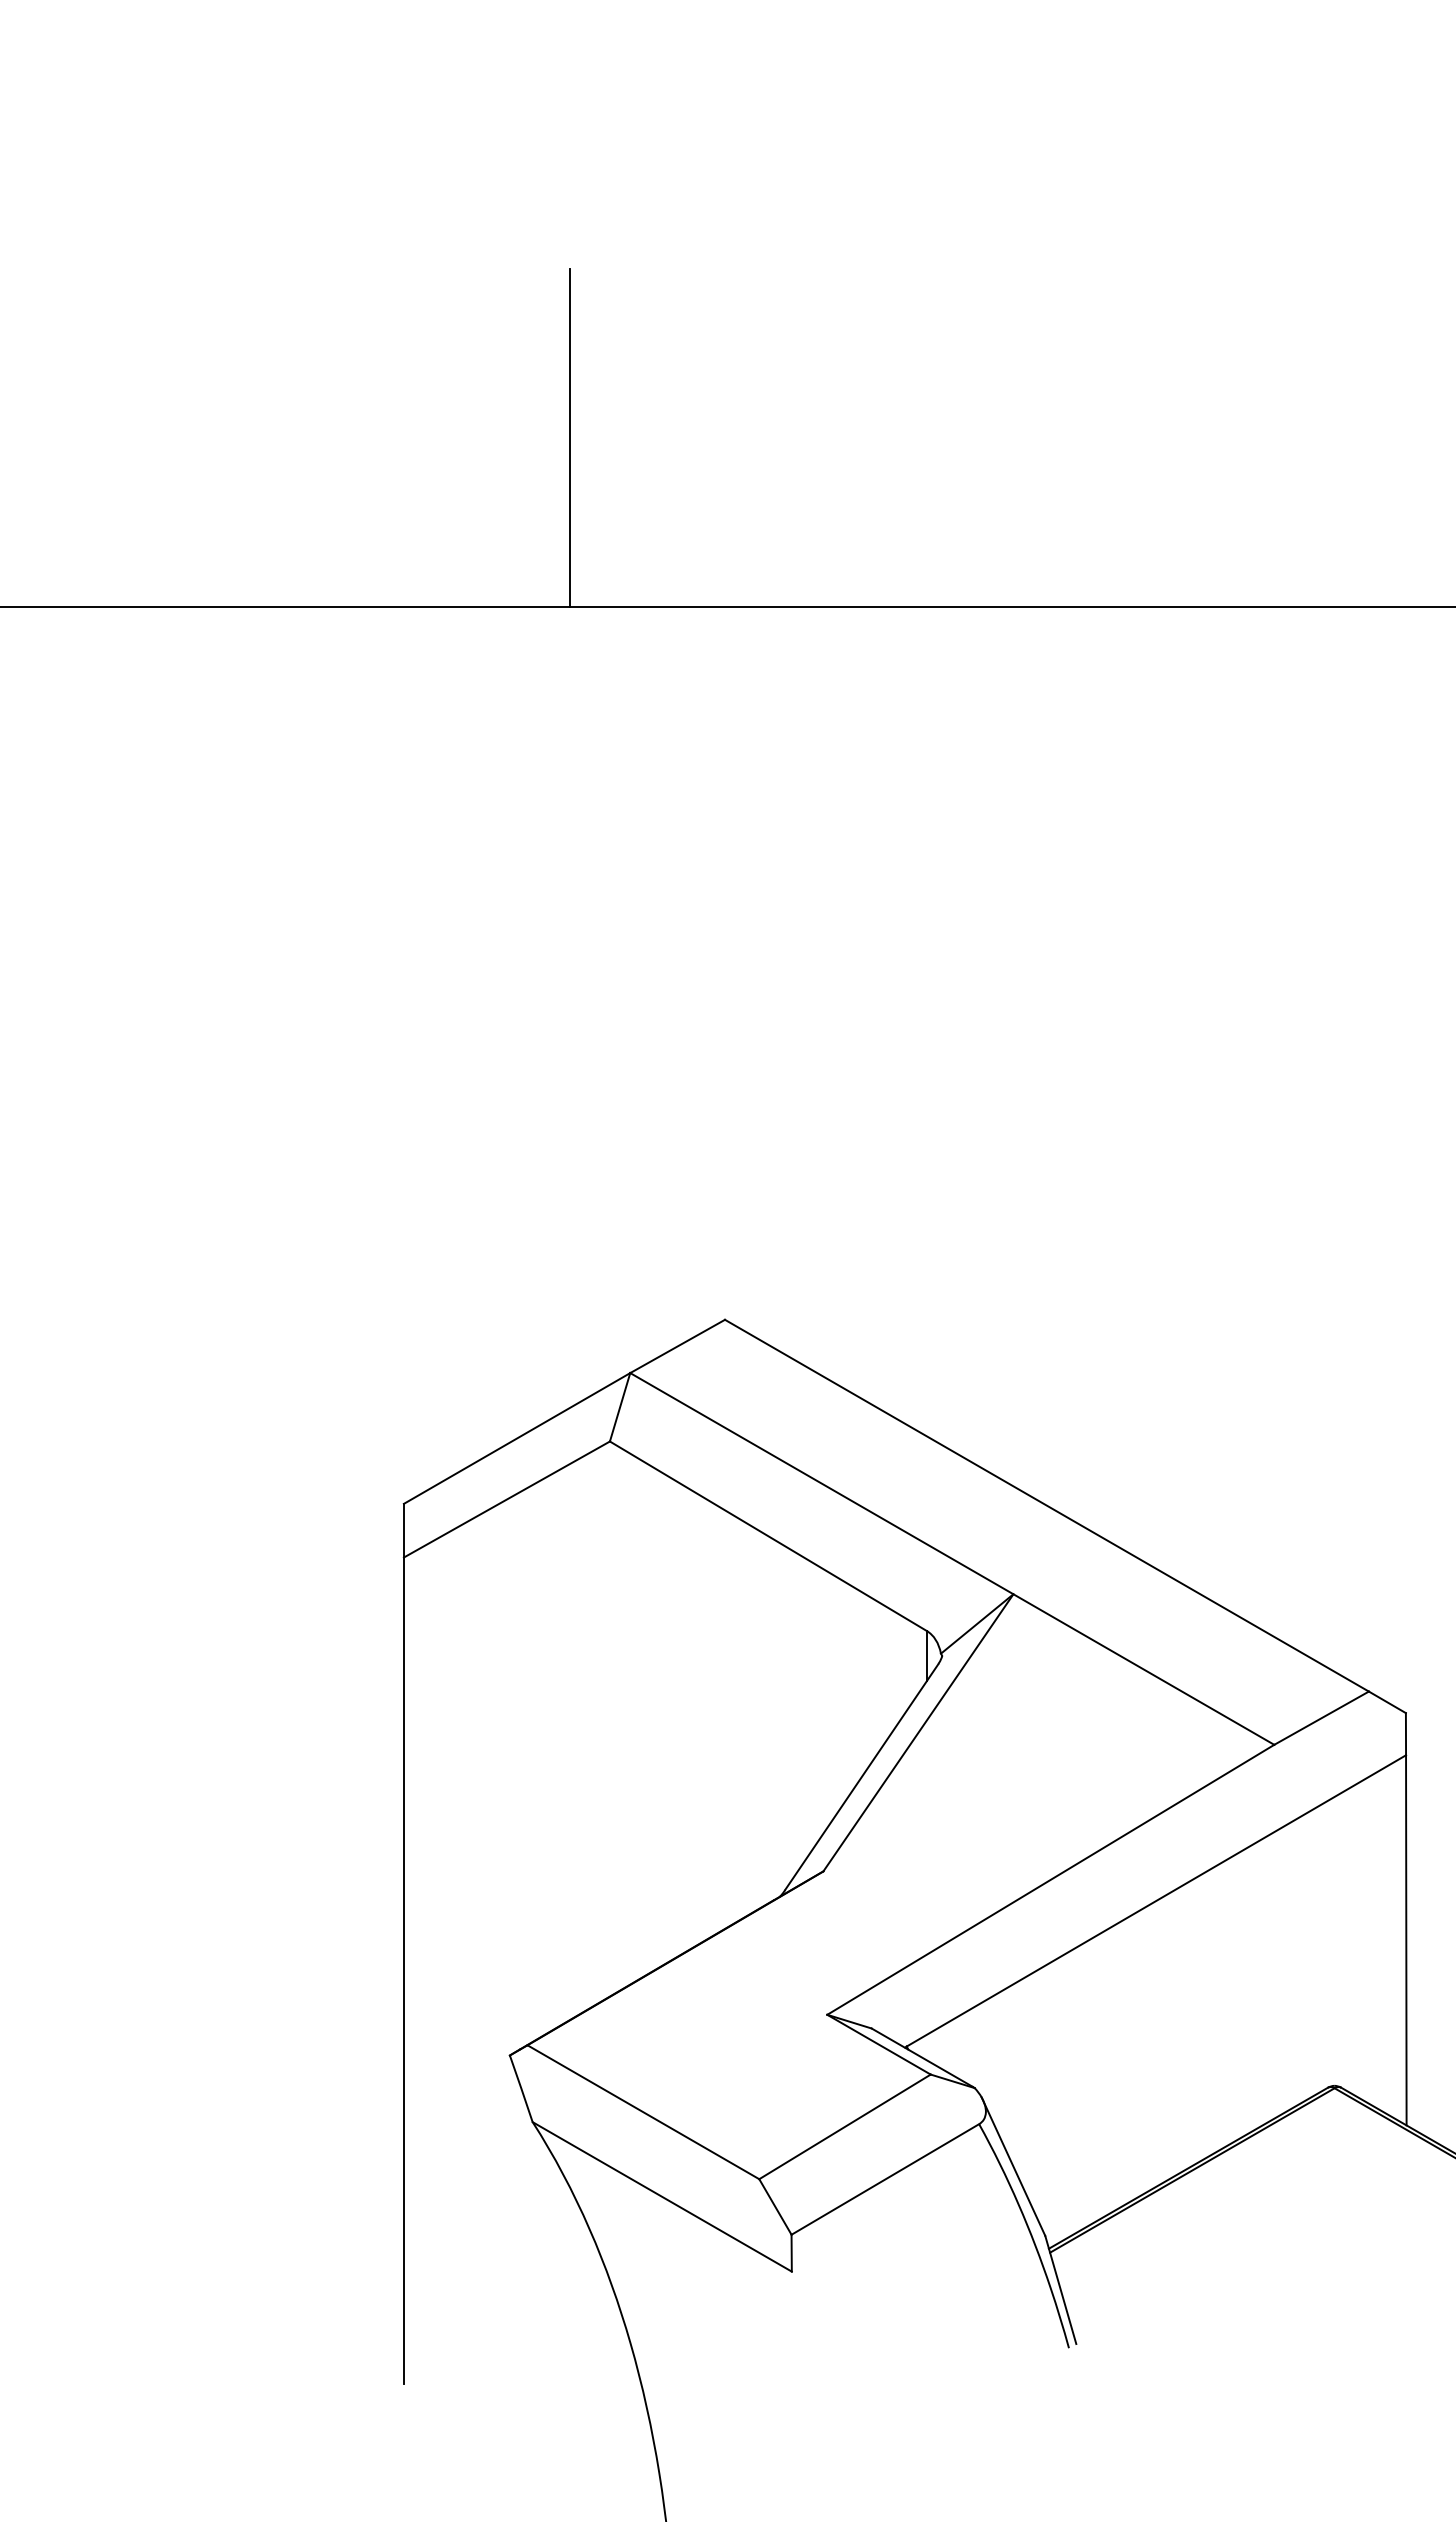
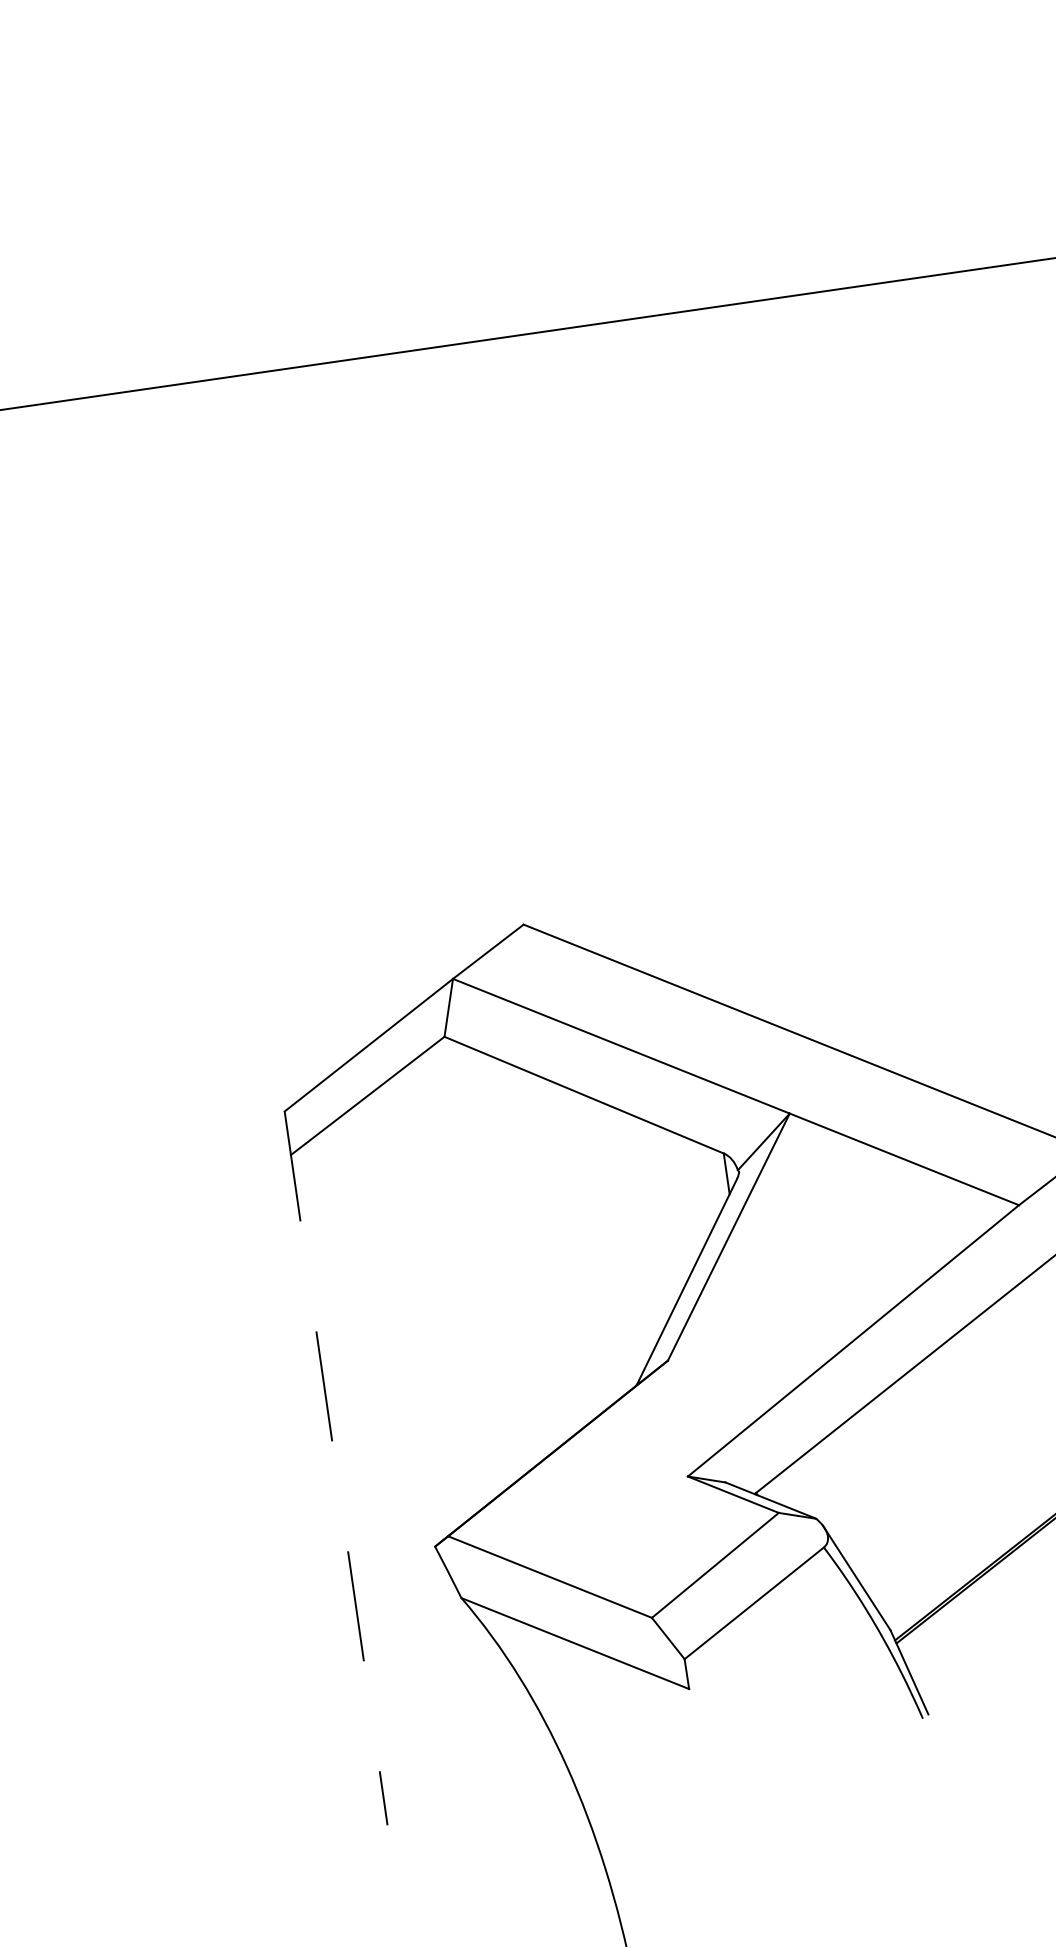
line: (570, 437) -> (295, 226), removed
line: (403, 1943) -> (335, 1468), solid -> dashed

